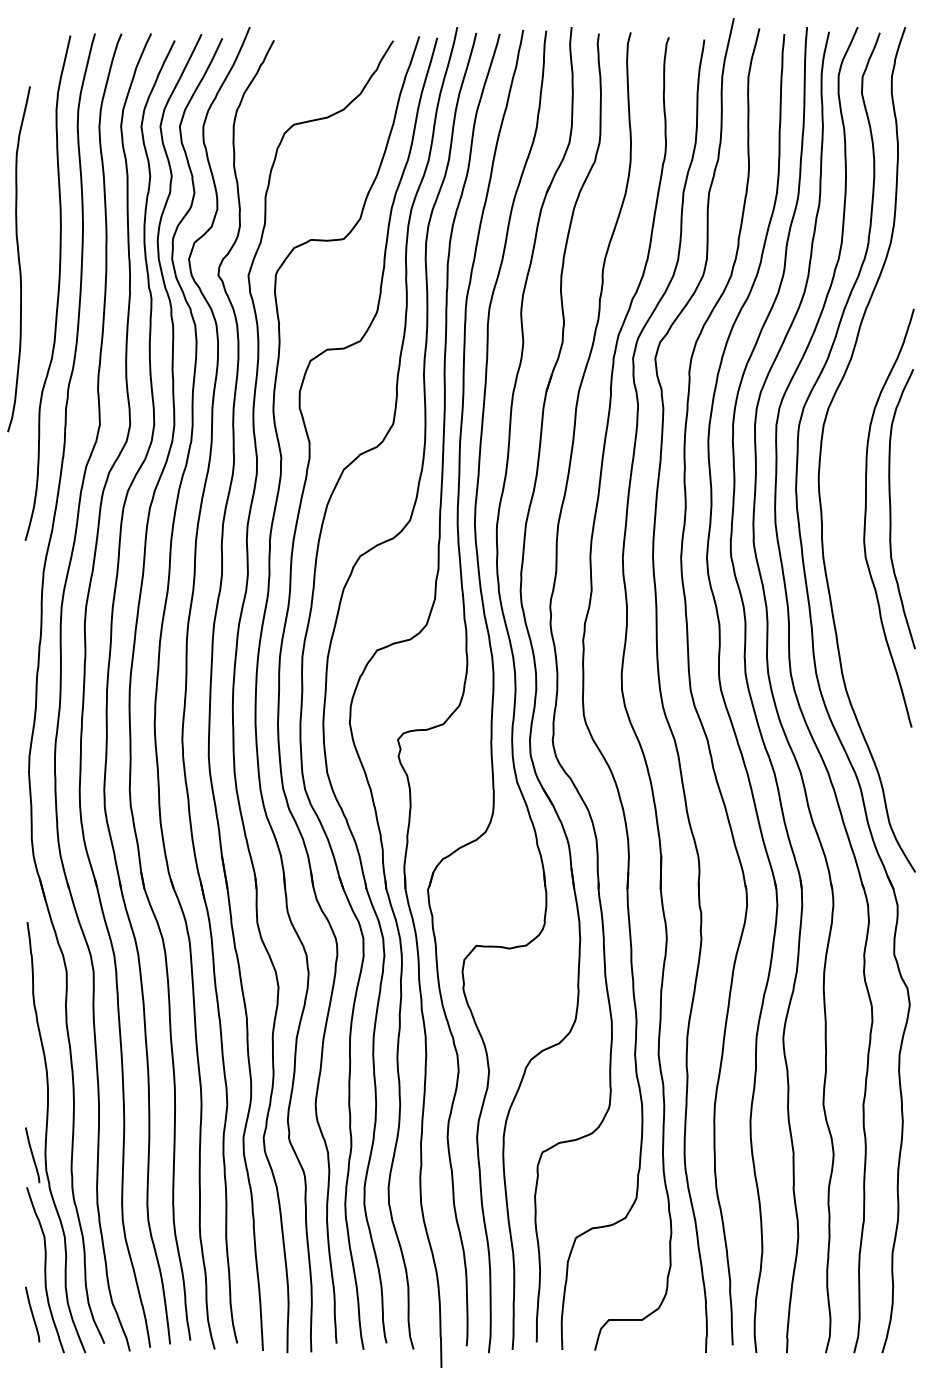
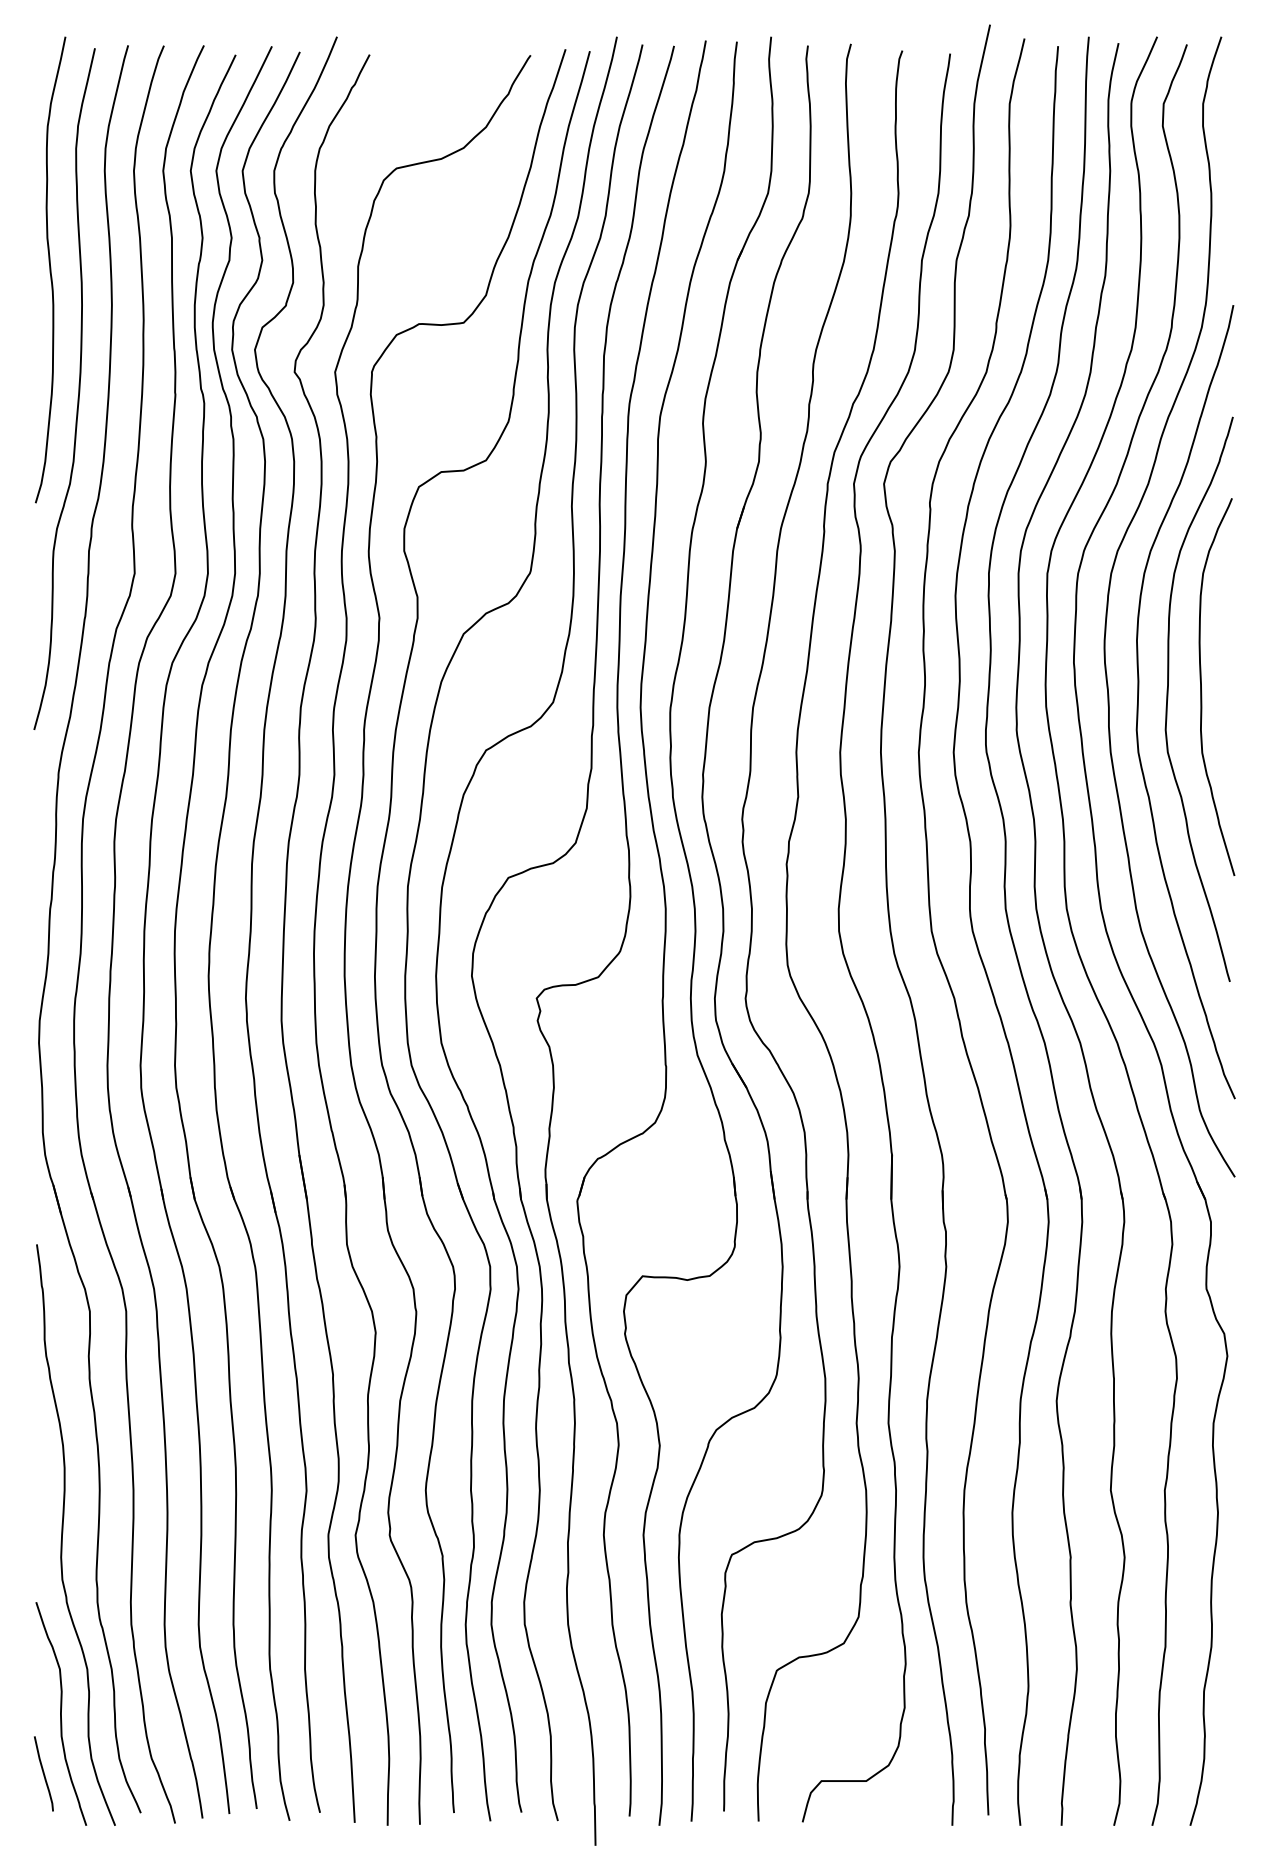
curve: (18, 258) -> (50, 269), moved
curve: (843, 520) -> (1138, 702), added
curve: (32, 1154) -> (43, 1558), removed

